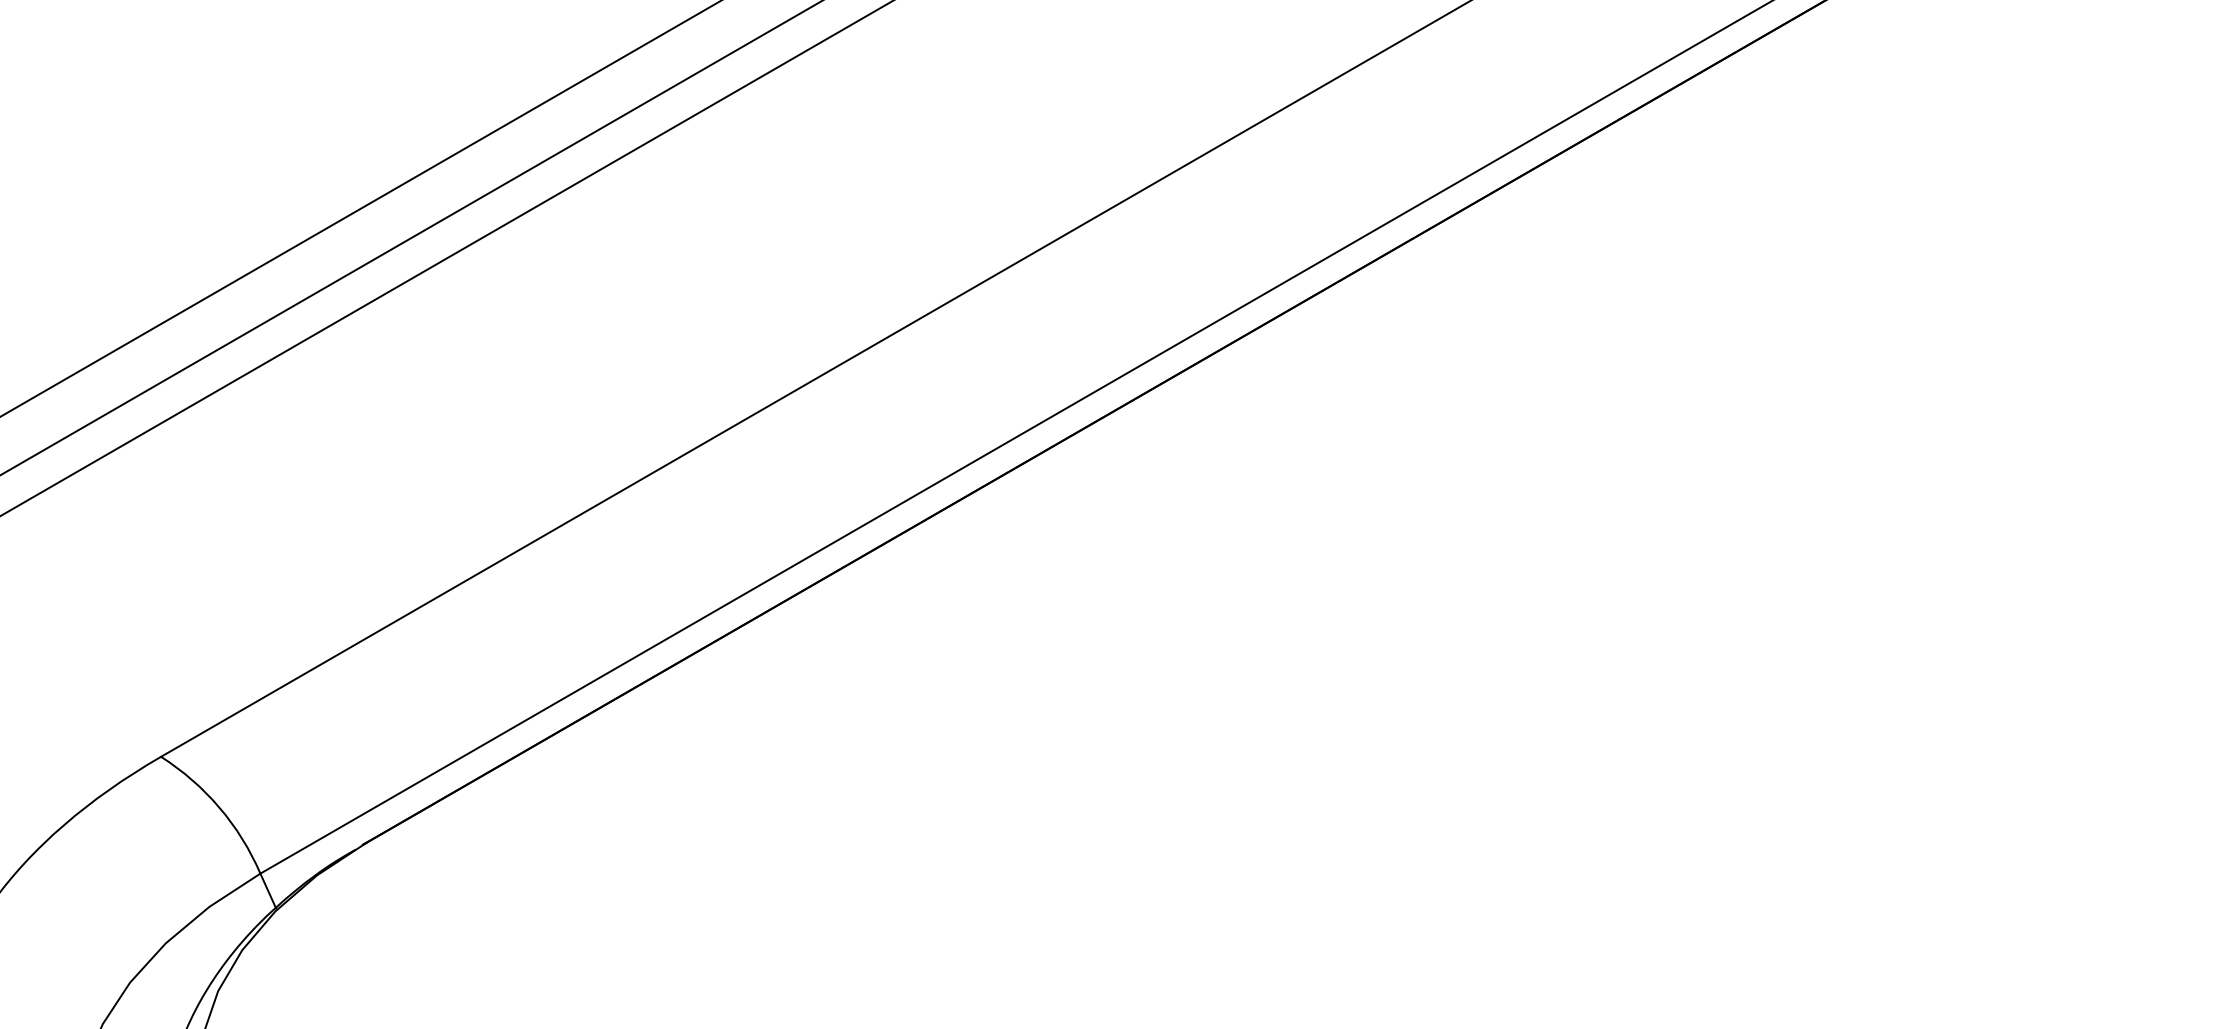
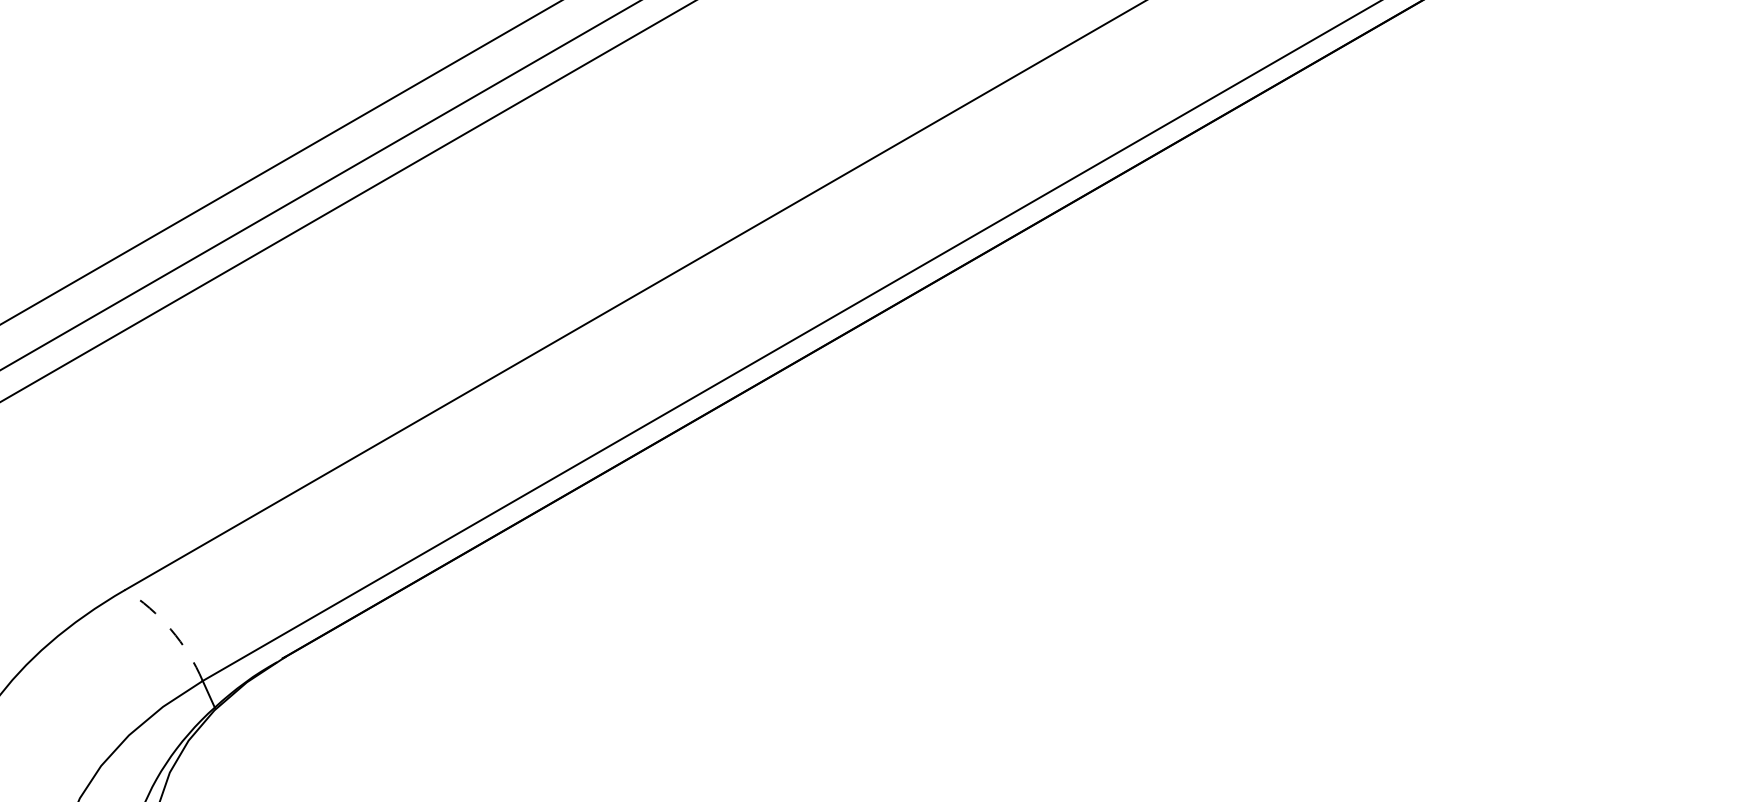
arc: (219, 807) -> (170, 629), solid -> dashed

